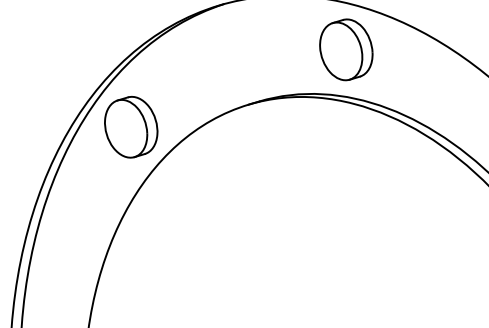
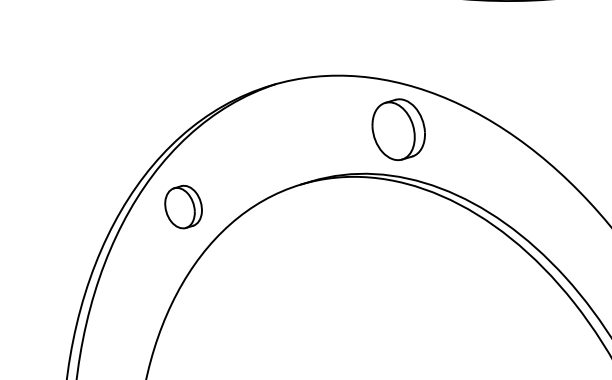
part: (131, 126) -> (183, 206), size x0.7

